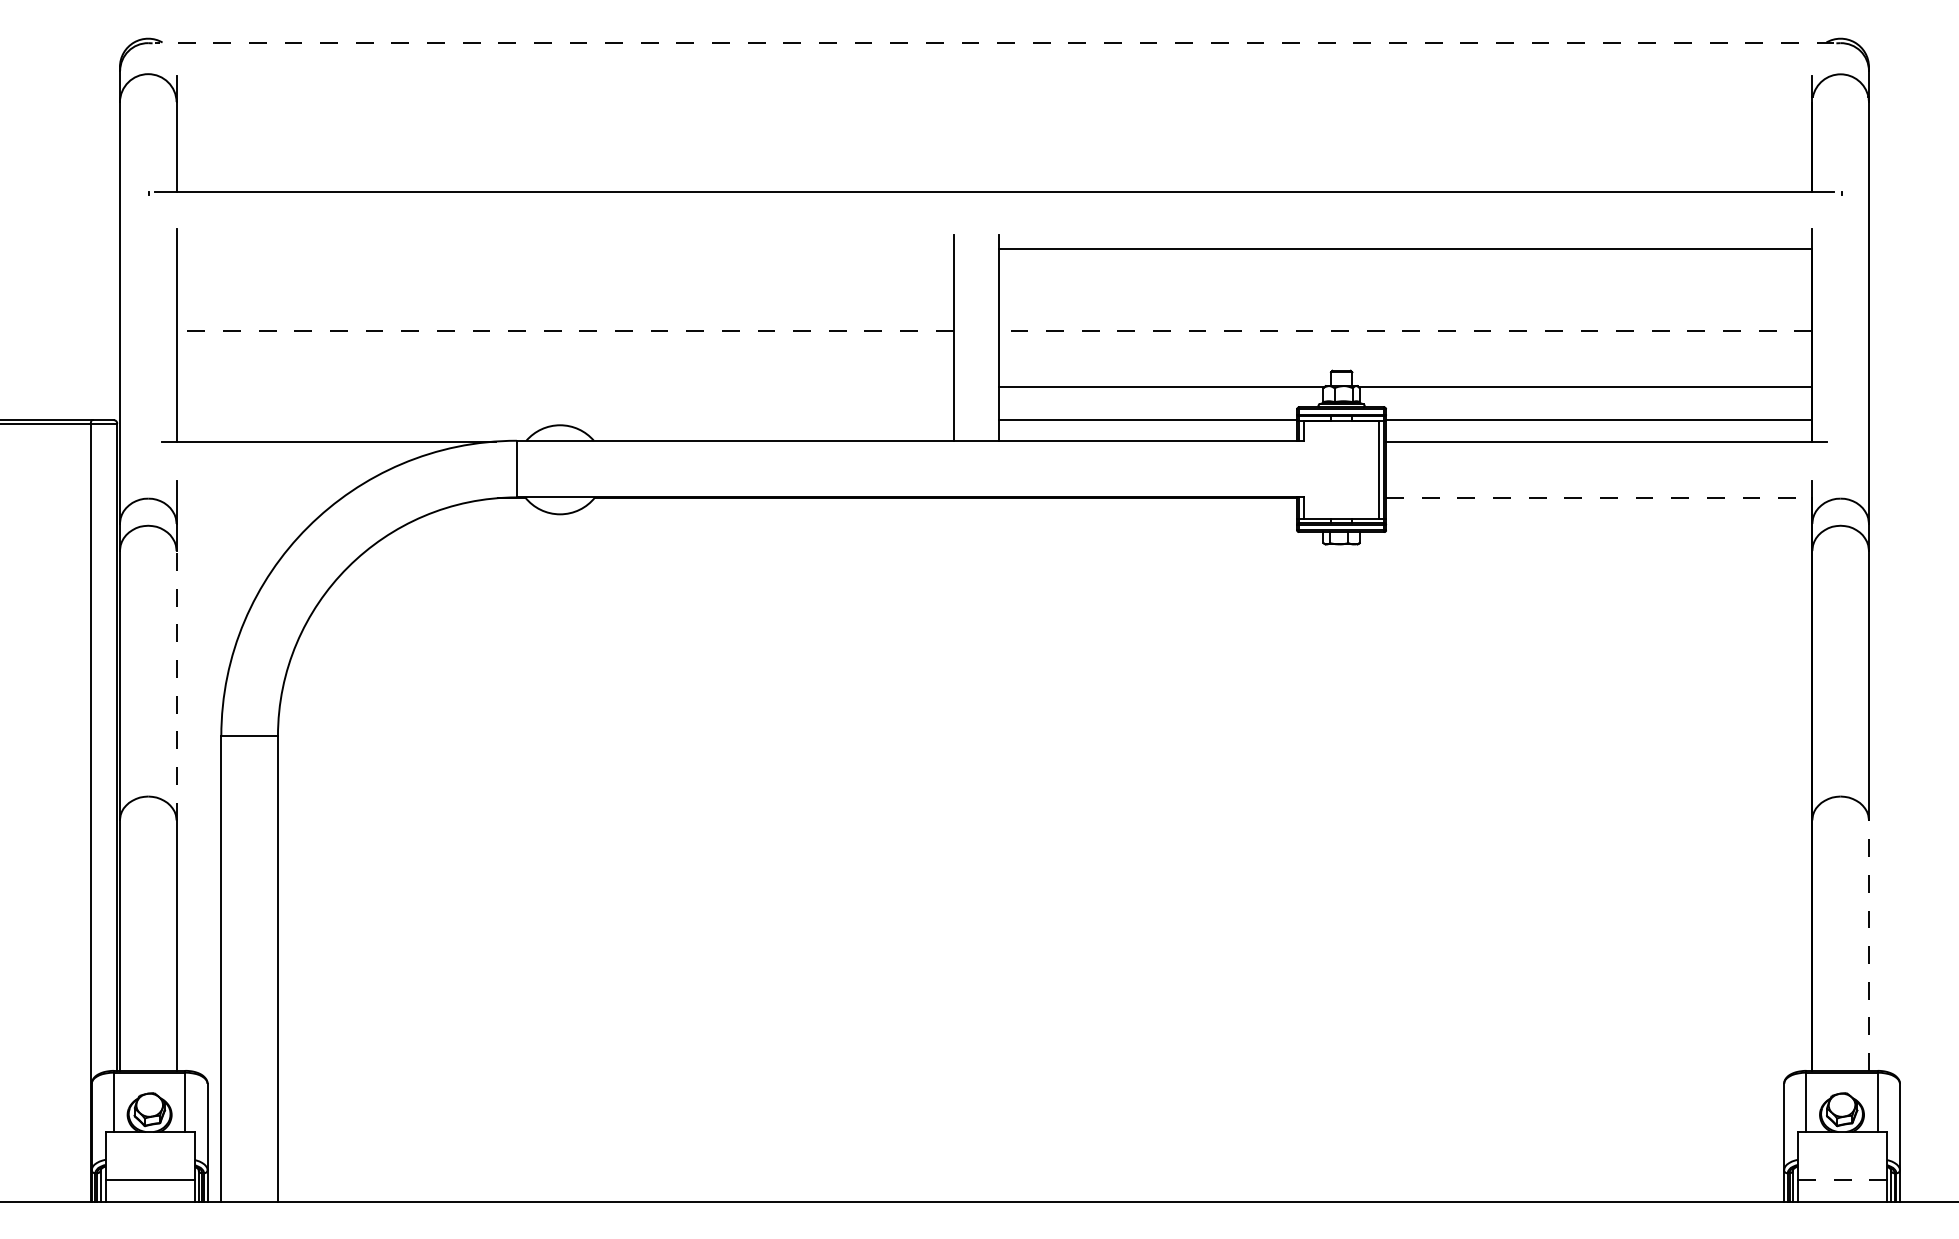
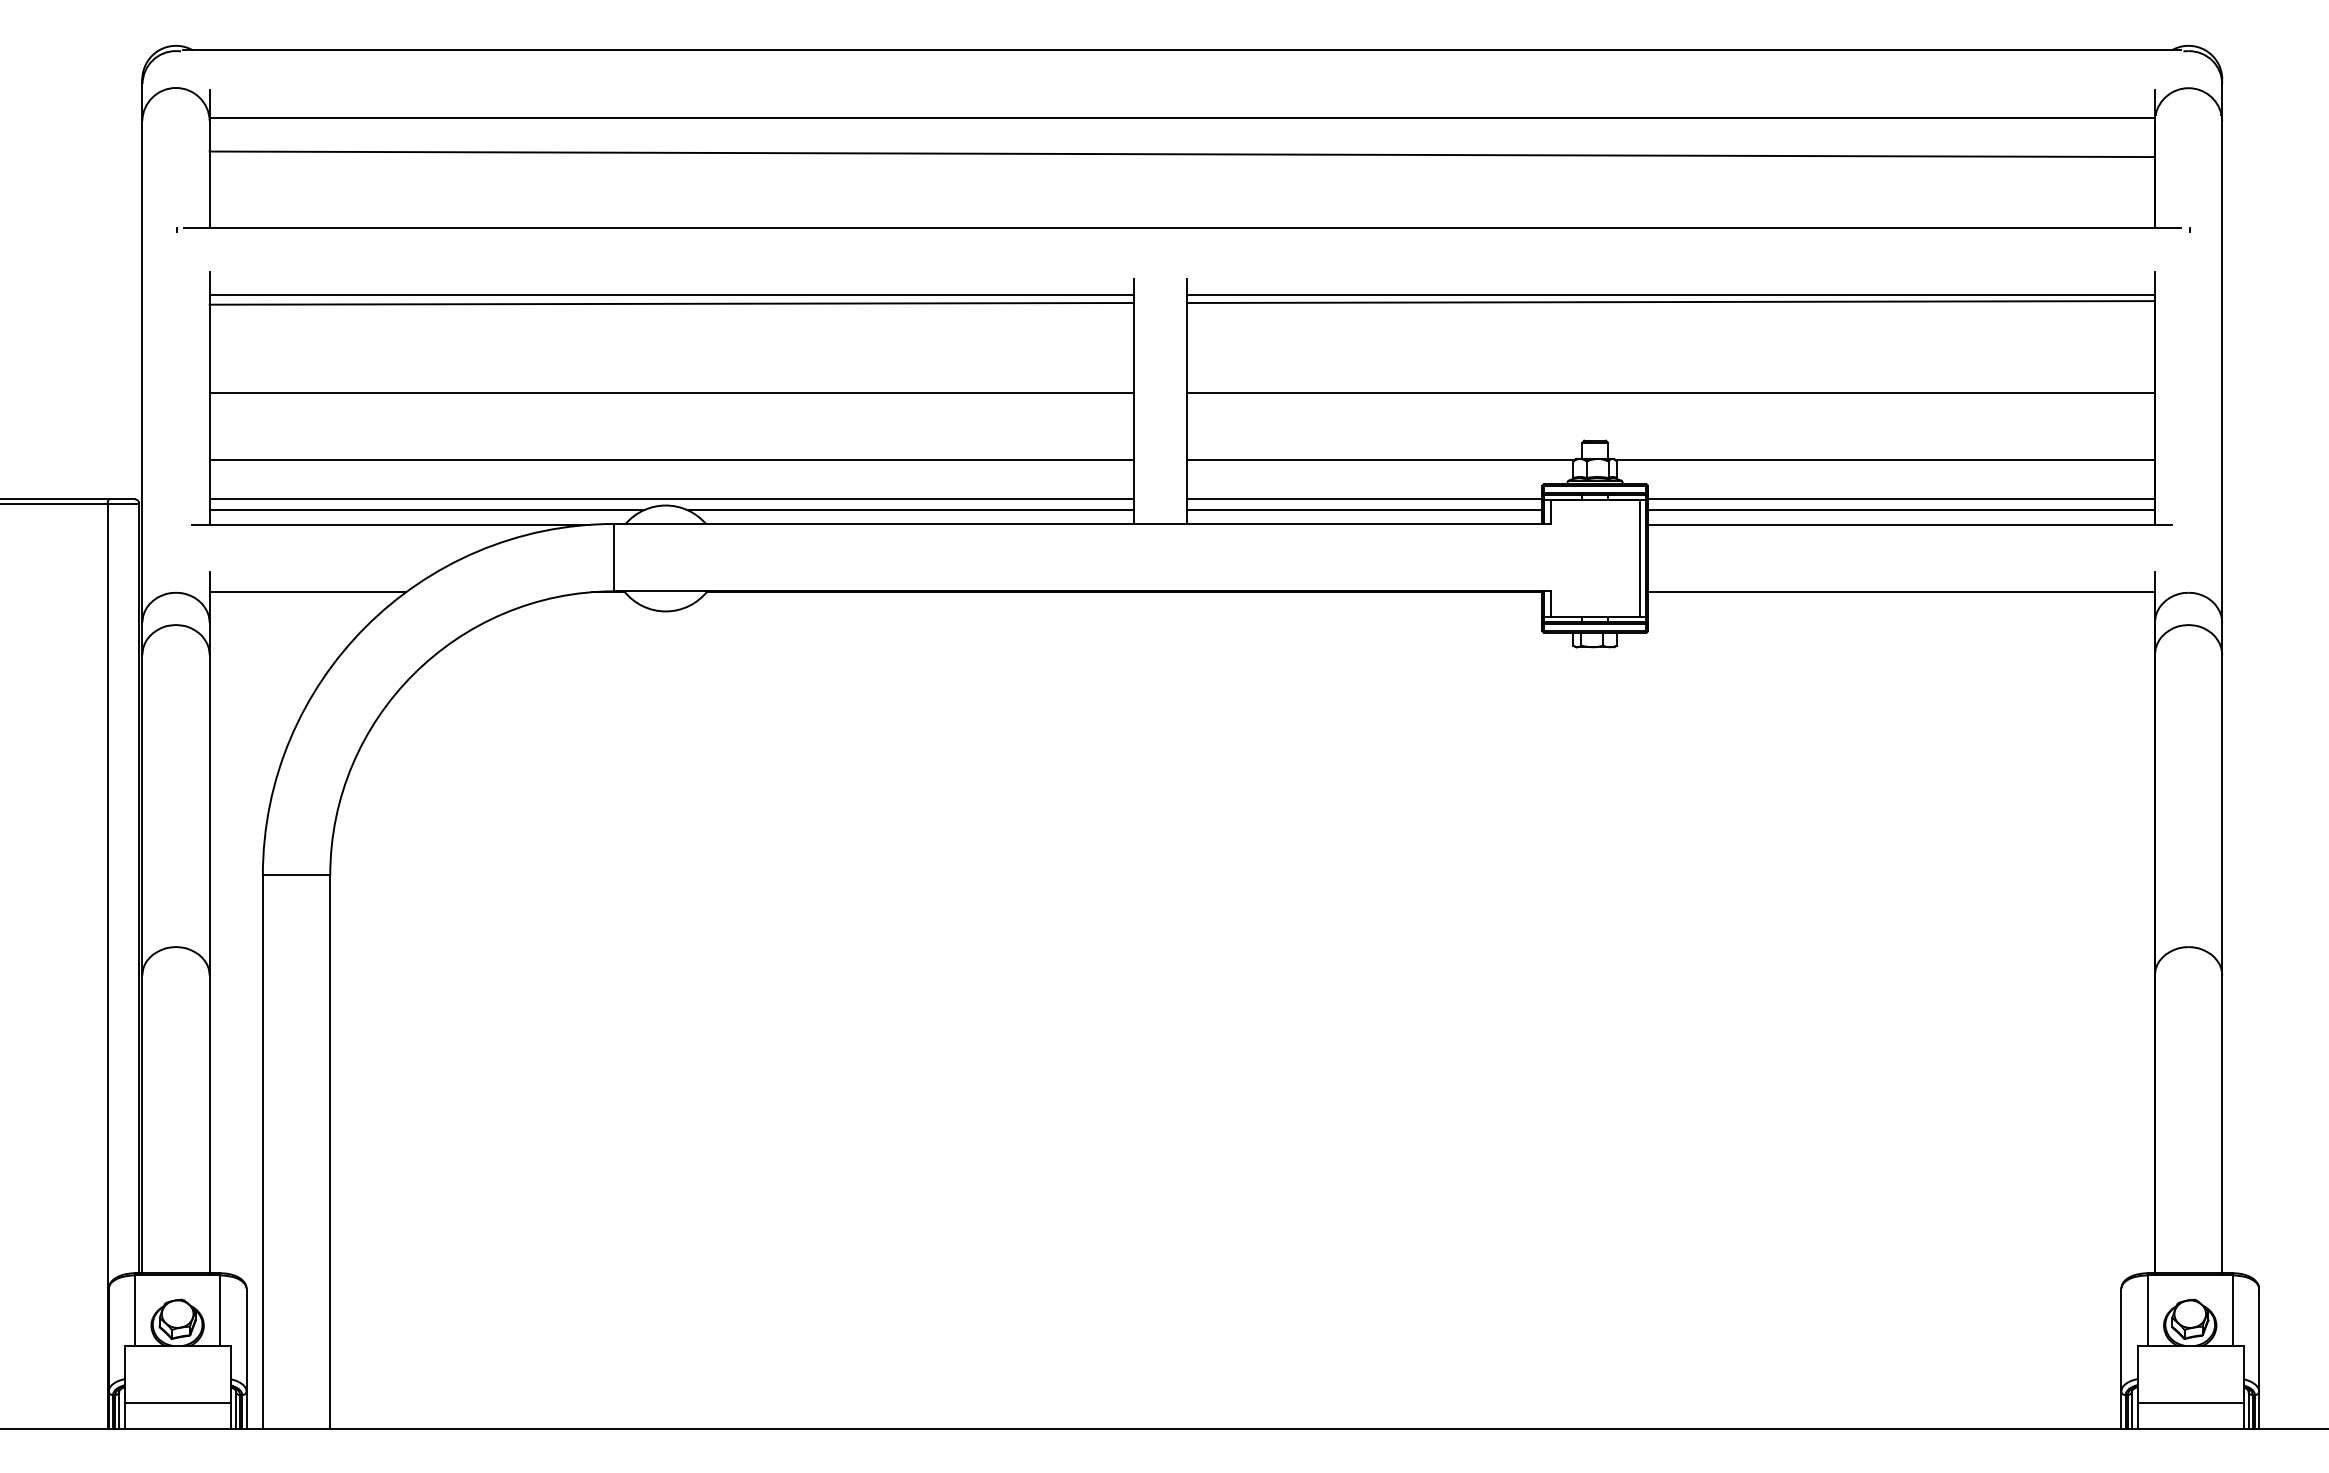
line: (994, 42) -> (1182, 50), dashed -> solid
line: (993, 98) -> (1181, 117), added
line: (993, 130) -> (1181, 154), added
line: (564, 248) -> (671, 295), added
line: (1404, 254) -> (1670, 302), added
line: (564, 255) -> (671, 303), added
line: (564, 330) -> (671, 392), dashed -> solid
line: (1405, 330) -> (1671, 392), dashed -> solid
line: (564, 387) -> (671, 460), added
line: (564, 420) -> (671, 499), added
line: (358, 428) -> (426, 509), added
line: (765, 428) -> (909, 509), added
line: (1147, 428) -> (1364, 509), added
line: (1599, 428) -> (1901, 509), added
line: (258, 498) -> (307, 592), added
line: (1599, 498) -> (1901, 592), dashed -> solid
line: (176, 685) -> (209, 814), dashed -> solid
line: (1869, 945) -> (2222, 1124), dashed -> solid
line: (1842, 1179) -> (2190, 1402), dashed -> solid

